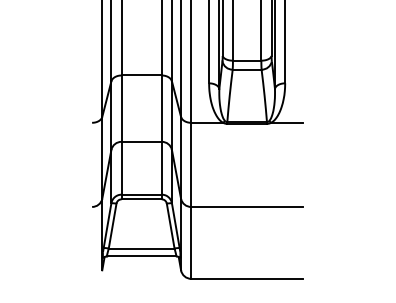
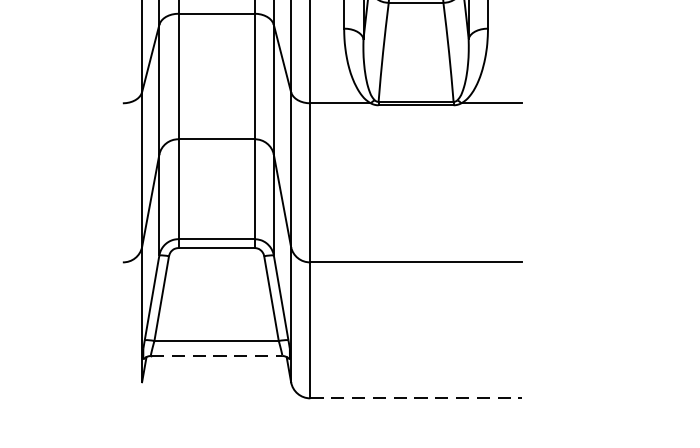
line: (141, 256) -> (216, 356), solid -> dashed
line: (247, 278) -> (416, 397), solid -> dashed

